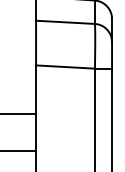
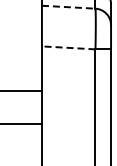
line: (65, 22) -> (68, 7), solid -> dashed
line: (64, 66) -> (67, 47), solid -> dashed

